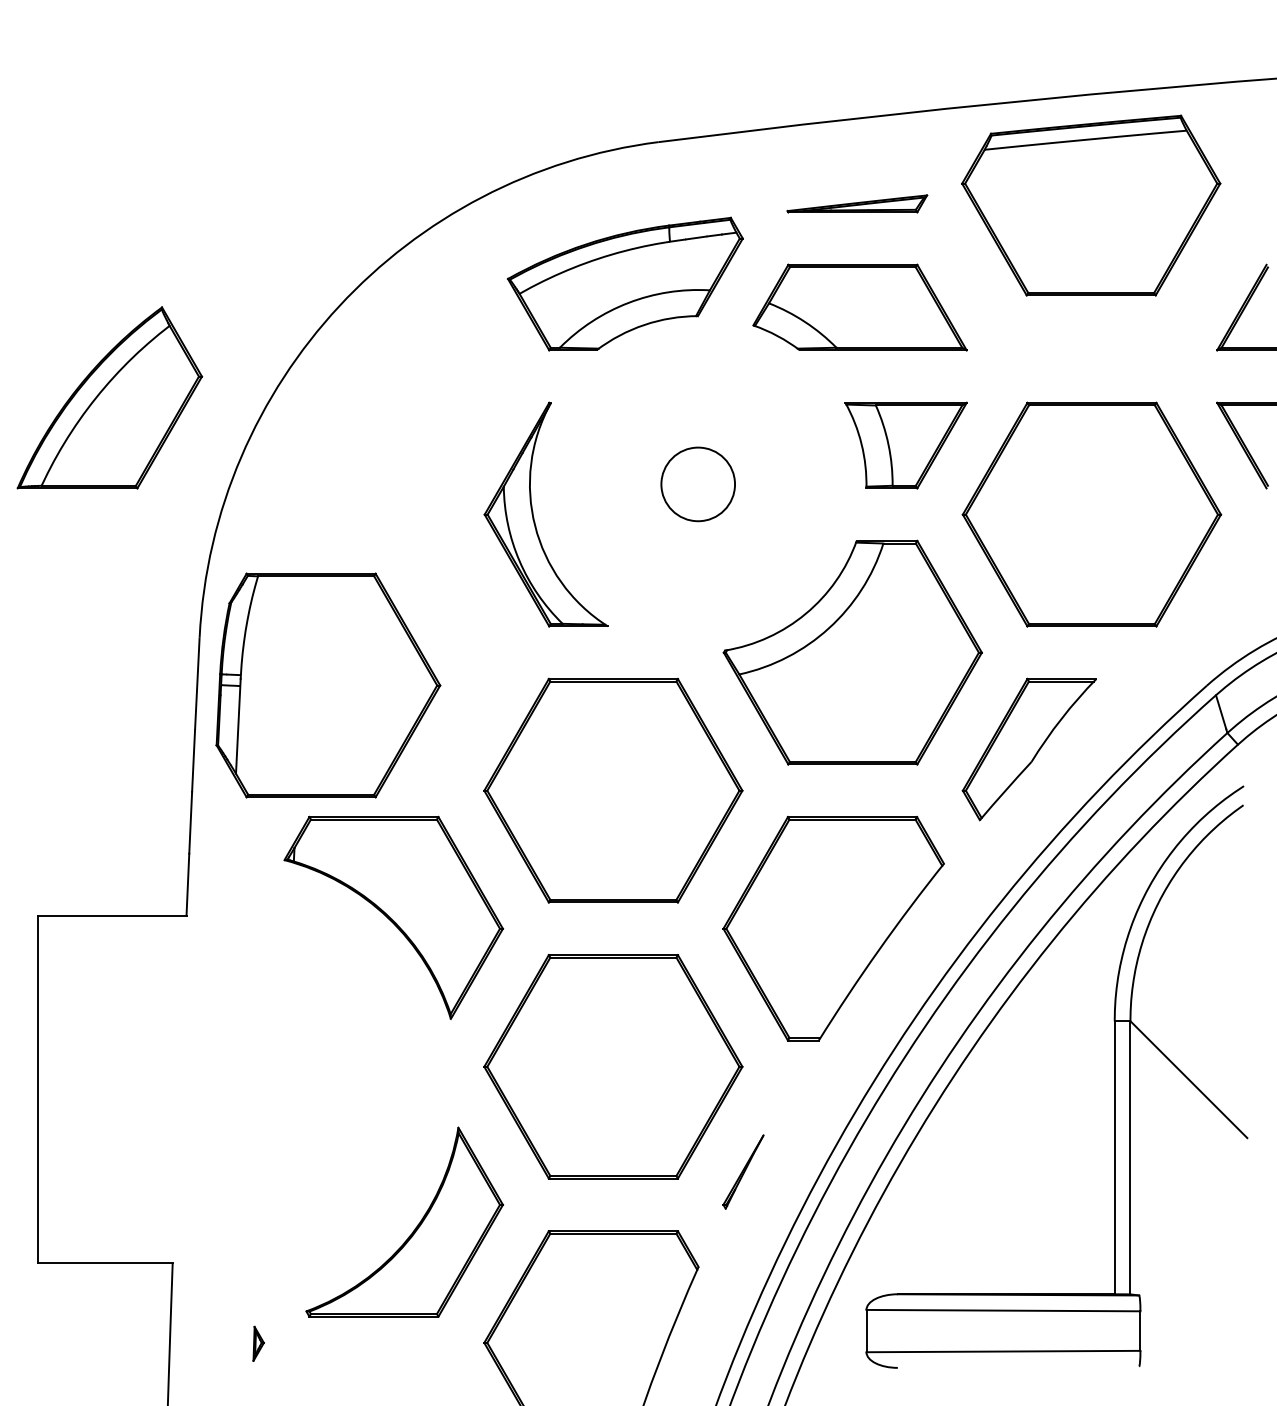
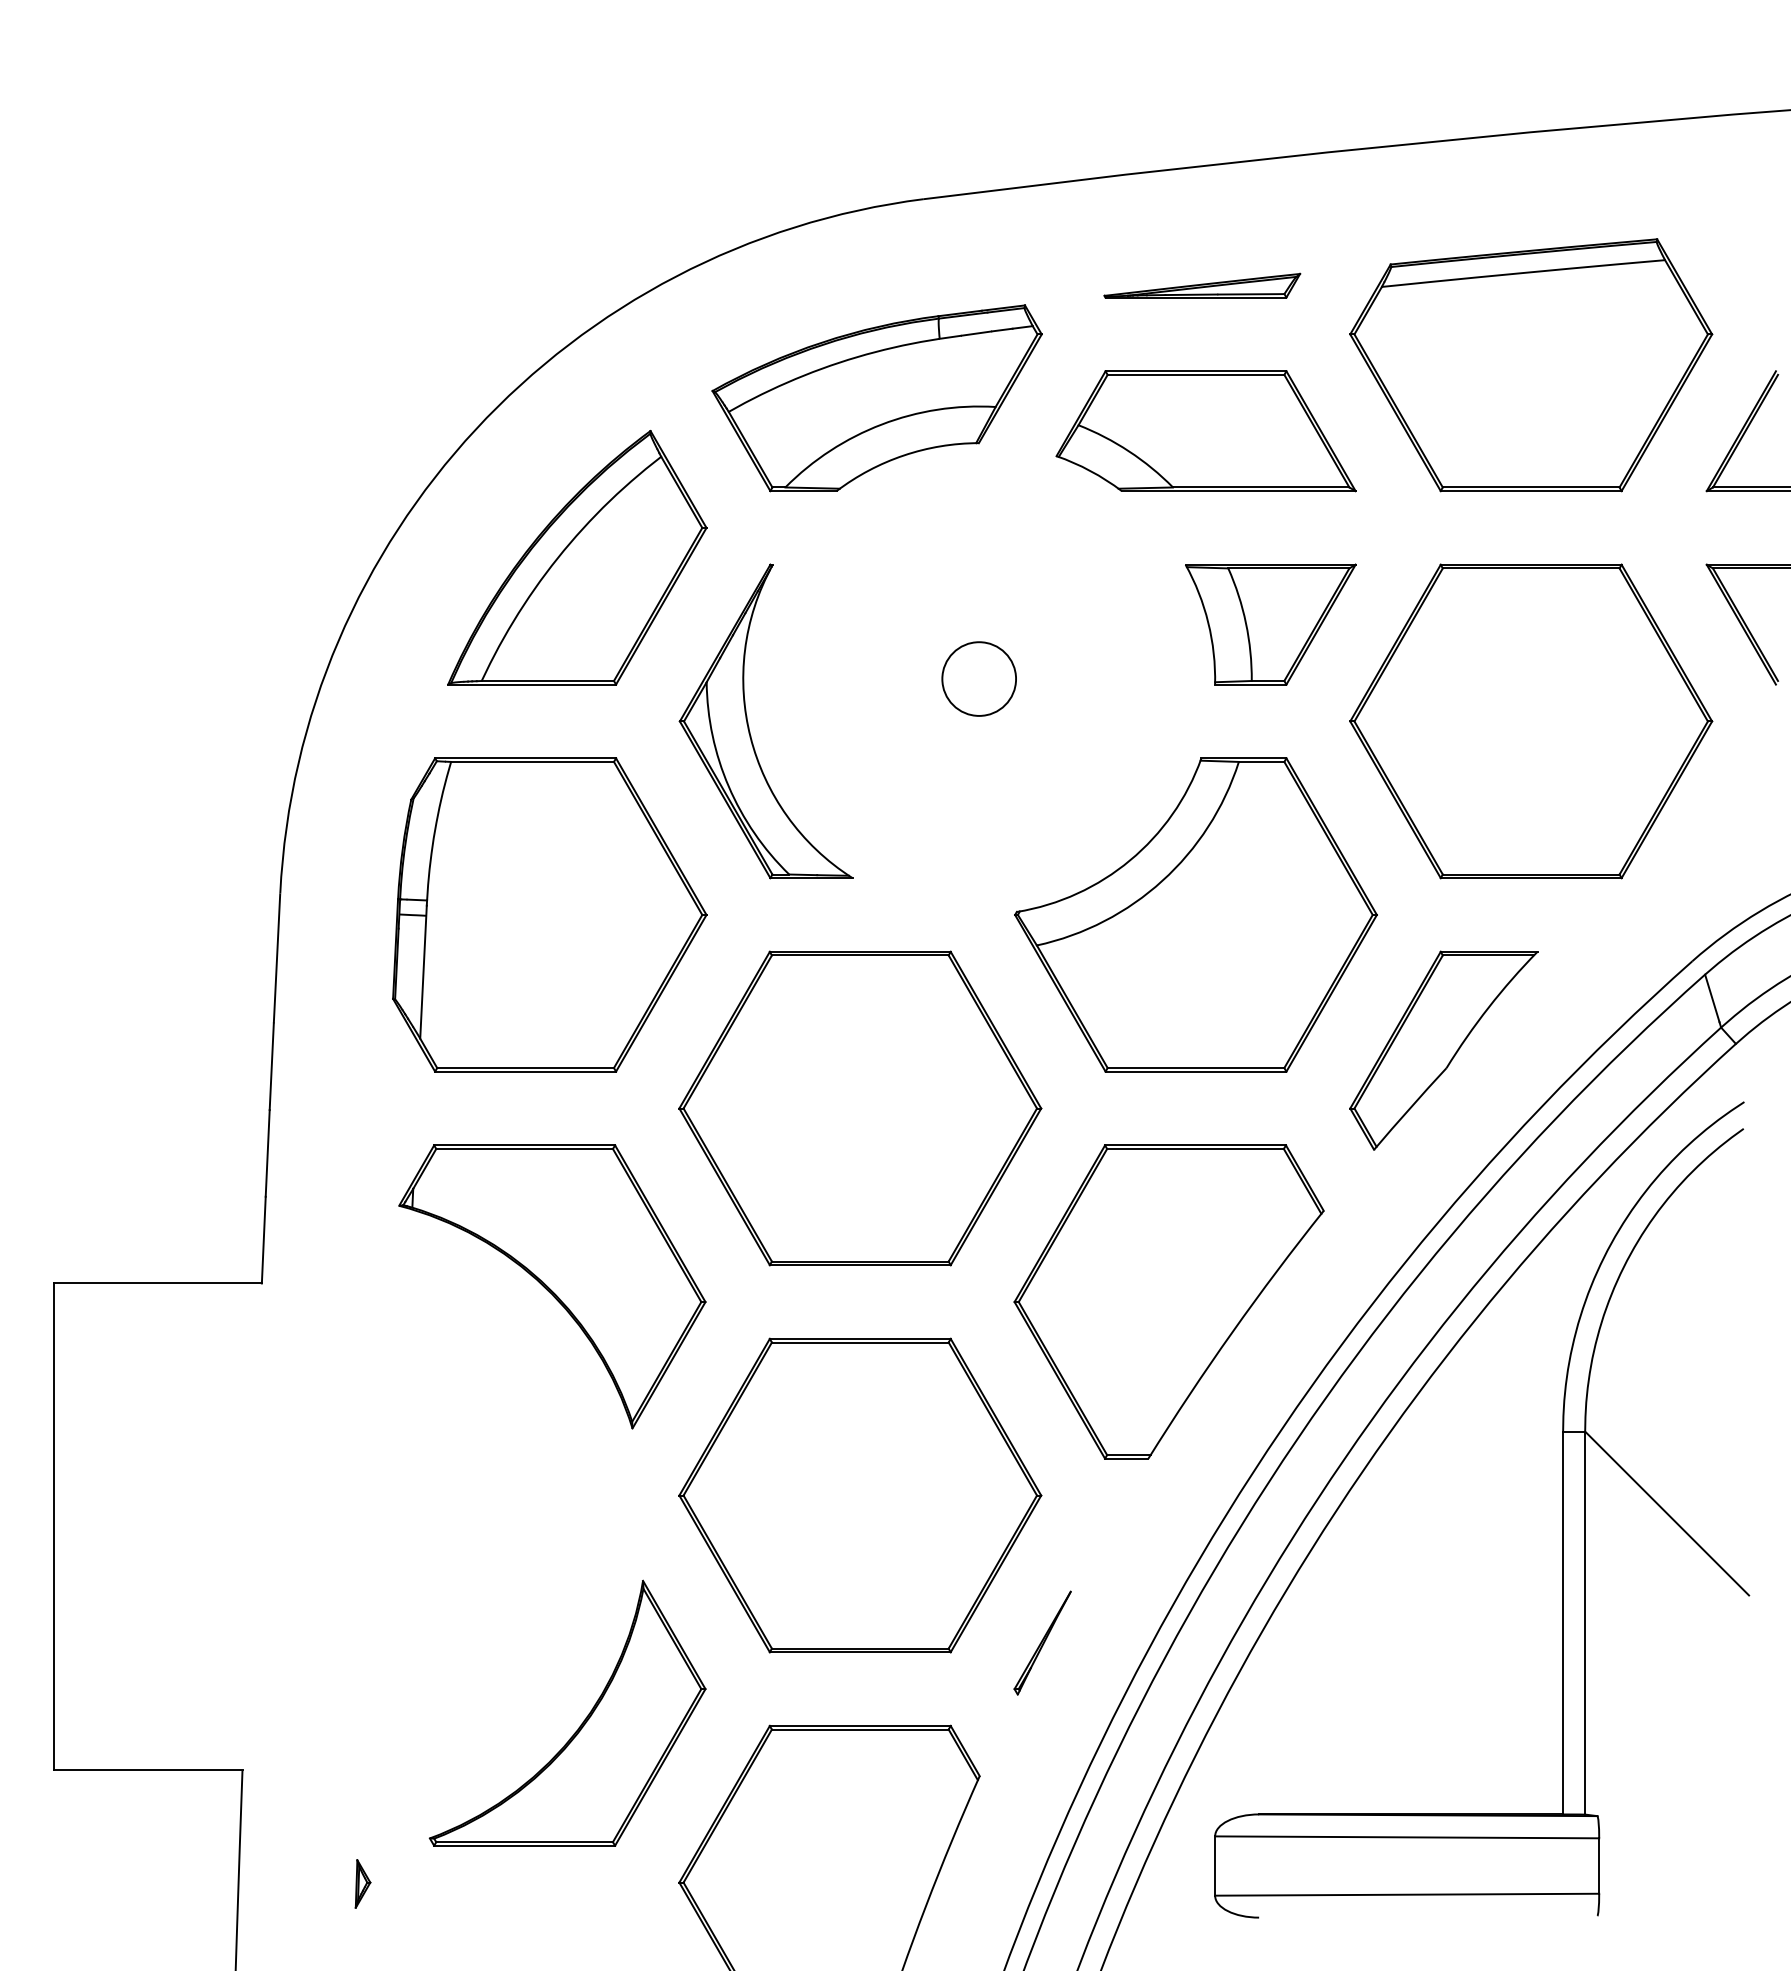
part: (1091, 205) -> (1531, 365), moved
part: (109, 397) -> (577, 557), moved
circle: (698, 484) -> (979, 678), size x0.71
part: (328, 685) -> (549, 914), moved

